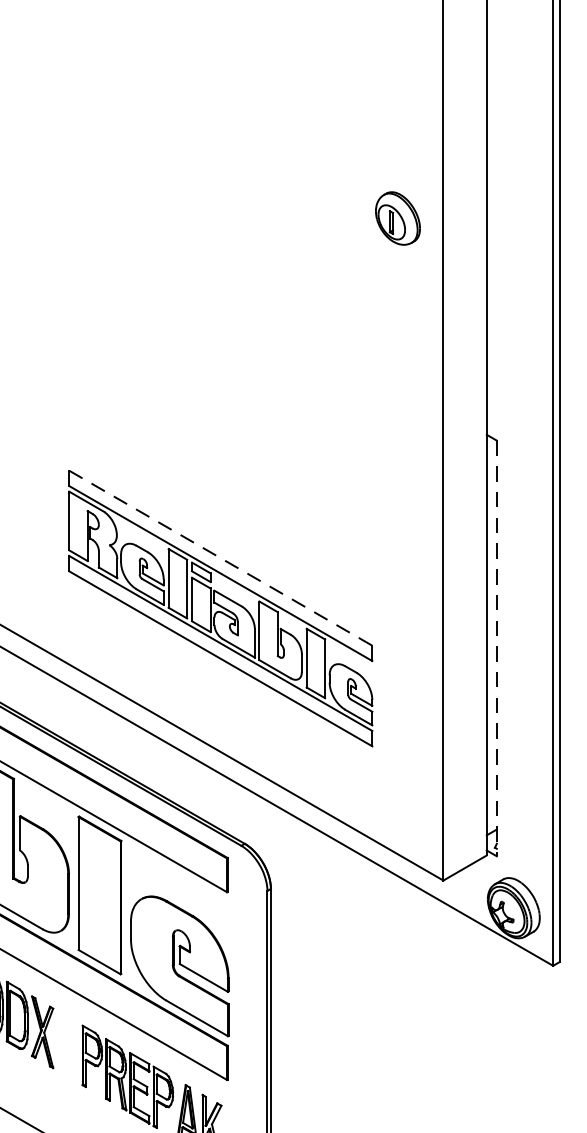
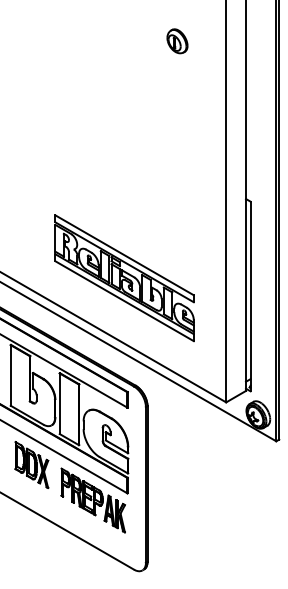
part: (398, 218) -> (177, 41), moved
line: (220, 558) -> (124, 255), dashed -> solid
line: (496, 648) -> (250, 296), dashed -> solid

